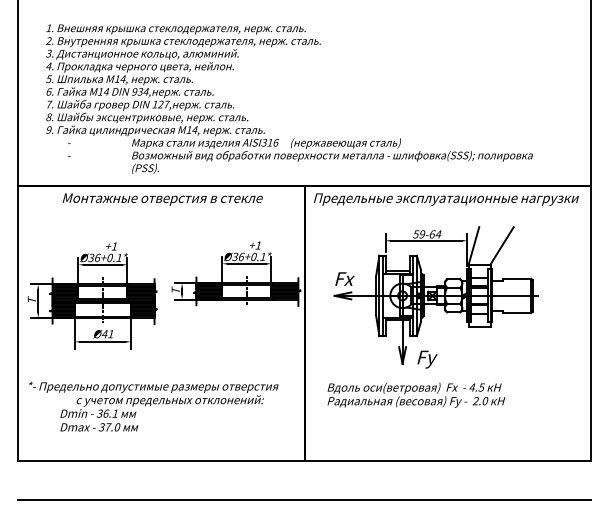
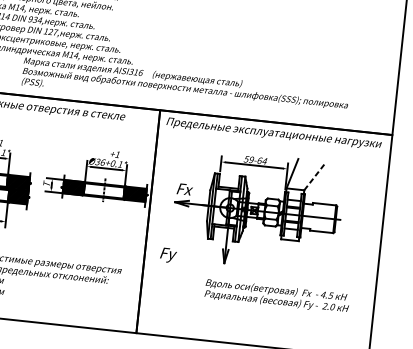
line: (502, 245) -> (315, 175), solid -> dashed
text: (427, 359) -> (168, 255), moved
text: (416, 394) -> (277, 295), moved

